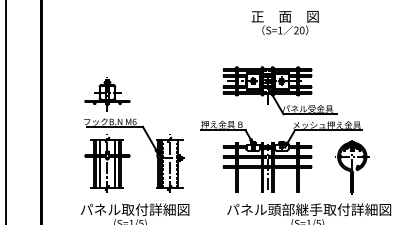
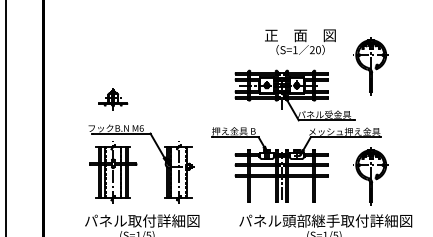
text: (285, 22) -> (300, 41), moved
part: (351, 63) -> (370, 66), added
part: (107, 94) -> (113, 99), size x0.6

